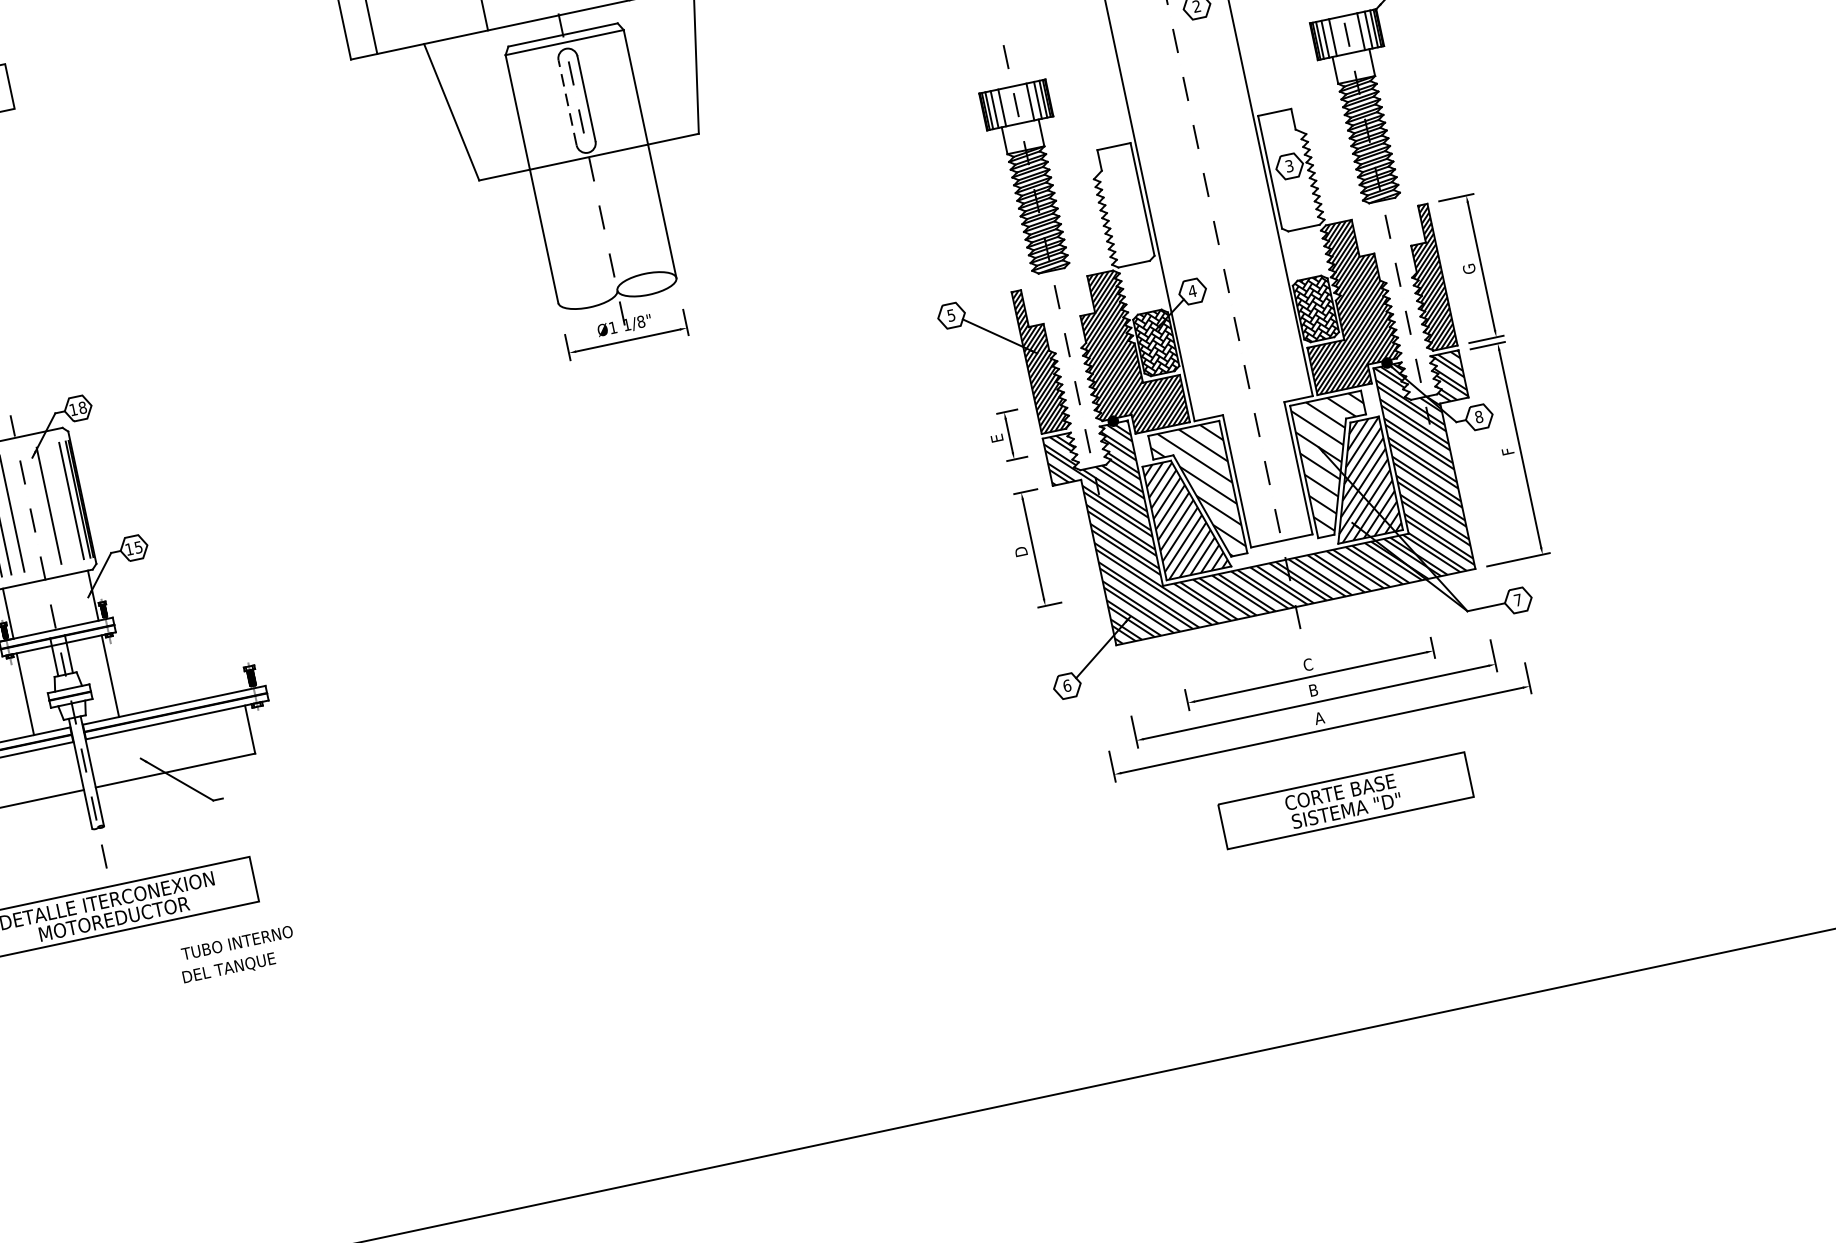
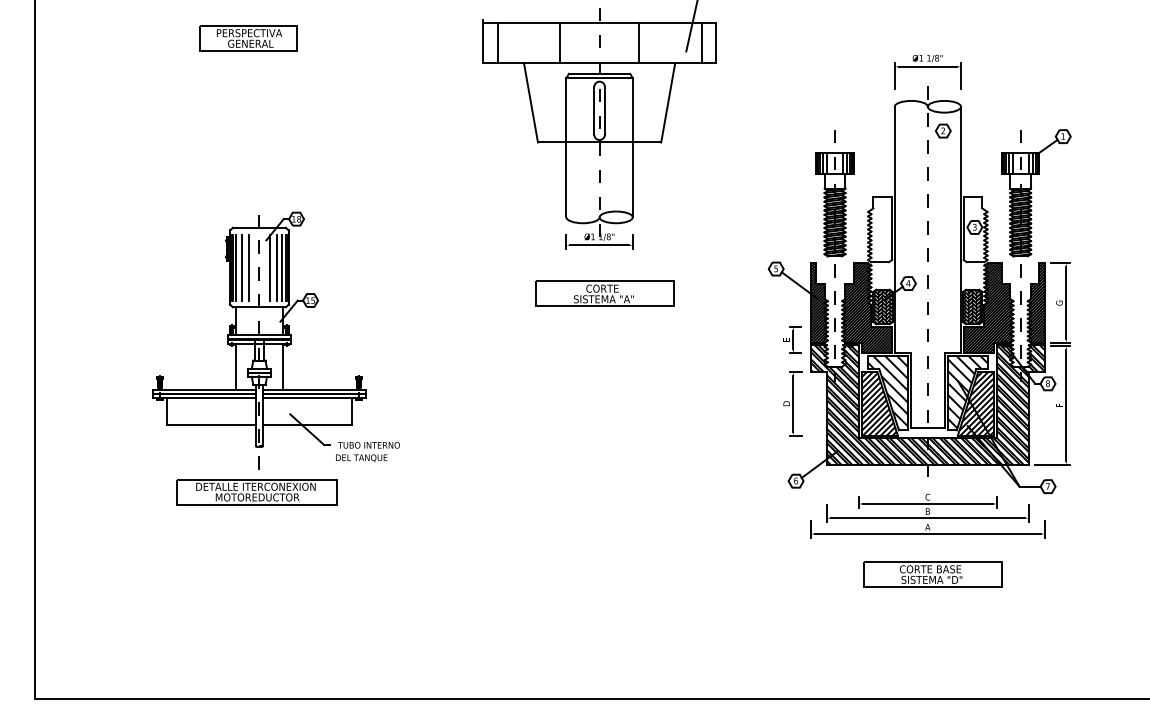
line: (567, 102) -> (594, 110), dashed -> solid
part: (654, 424) -> (604, 293), added
line: (62, 501) -> (277, 267), added
text: (237, 956) -> (367, 452), moved

